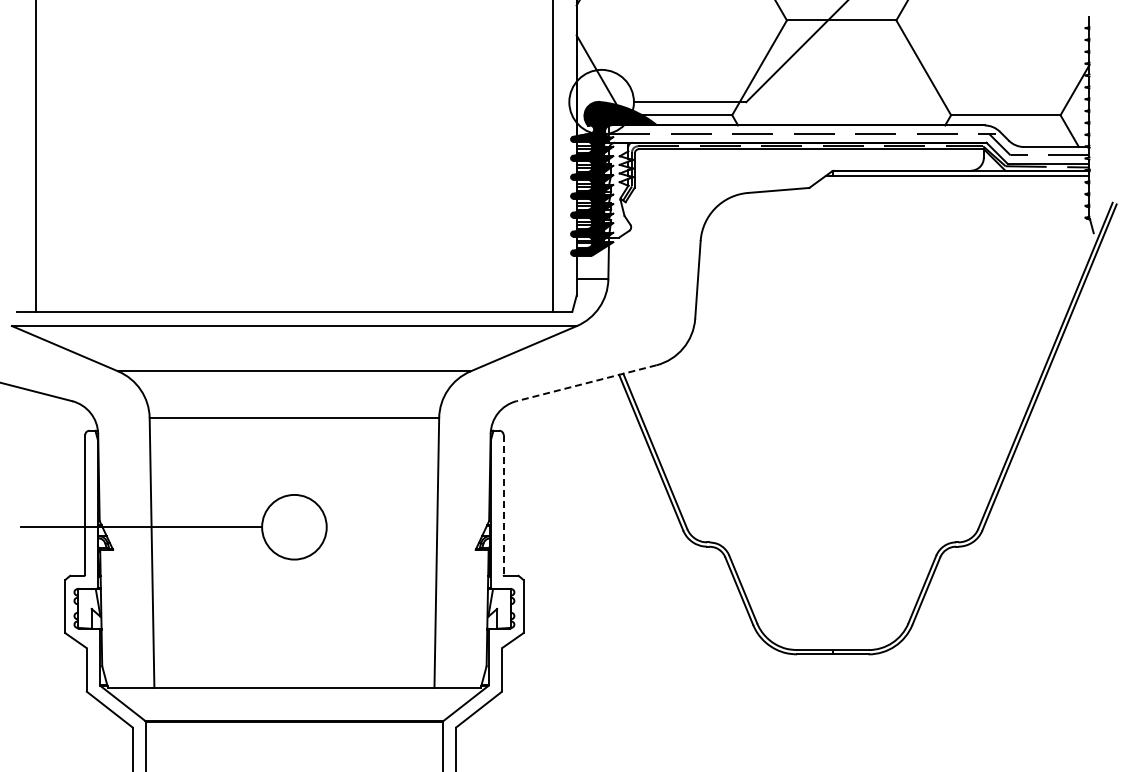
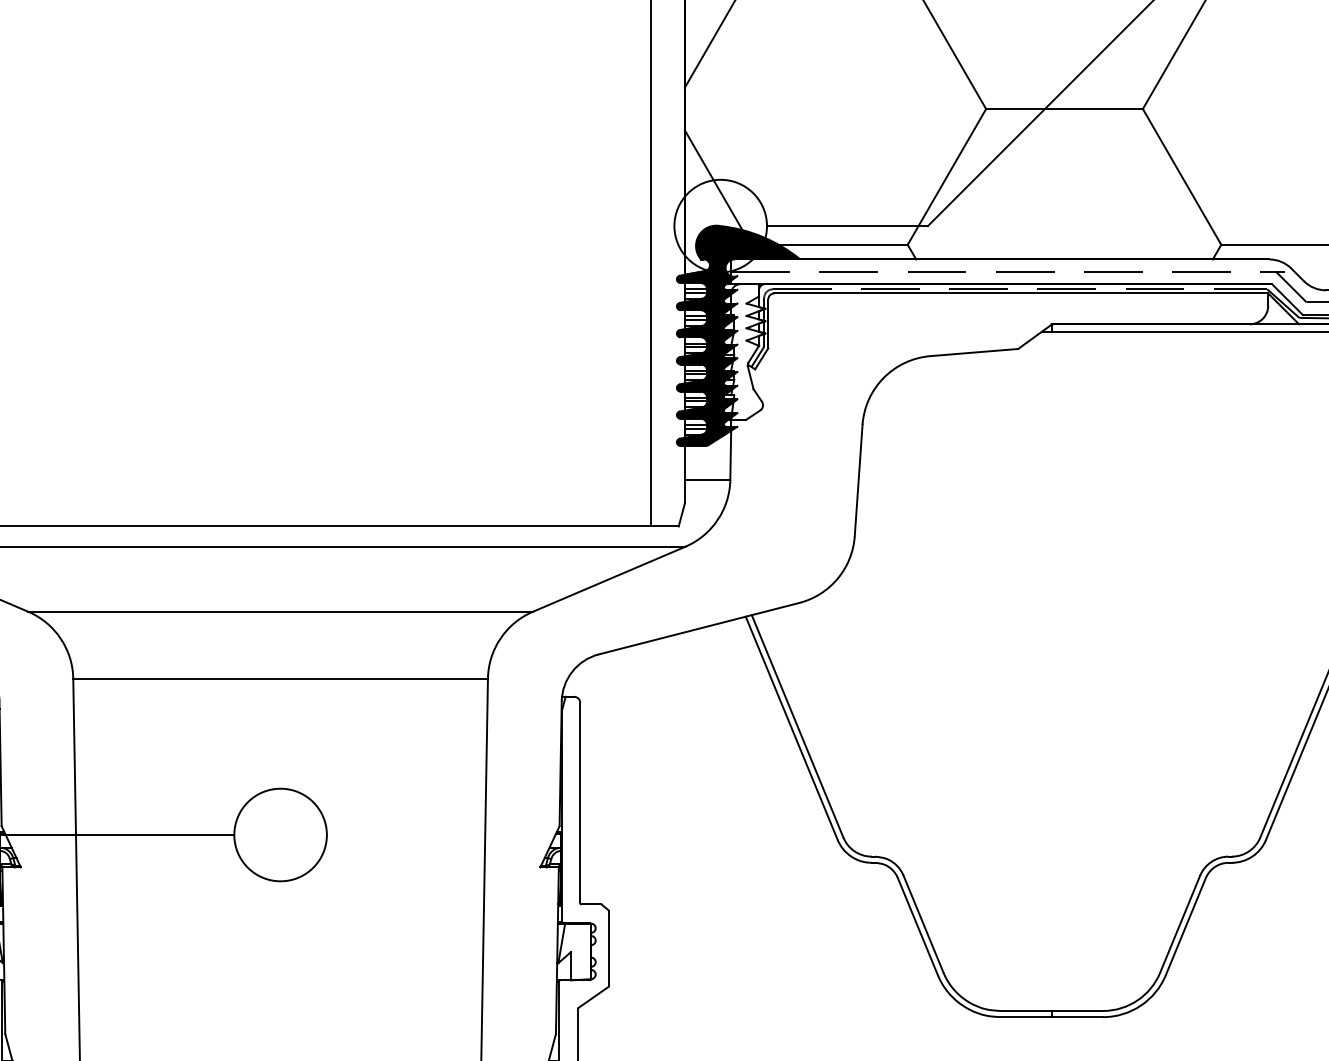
line: (586, 383) -> (699, 629), dashed -> solid
line: (503, 504) -> (580, 802), dashed -> solid

